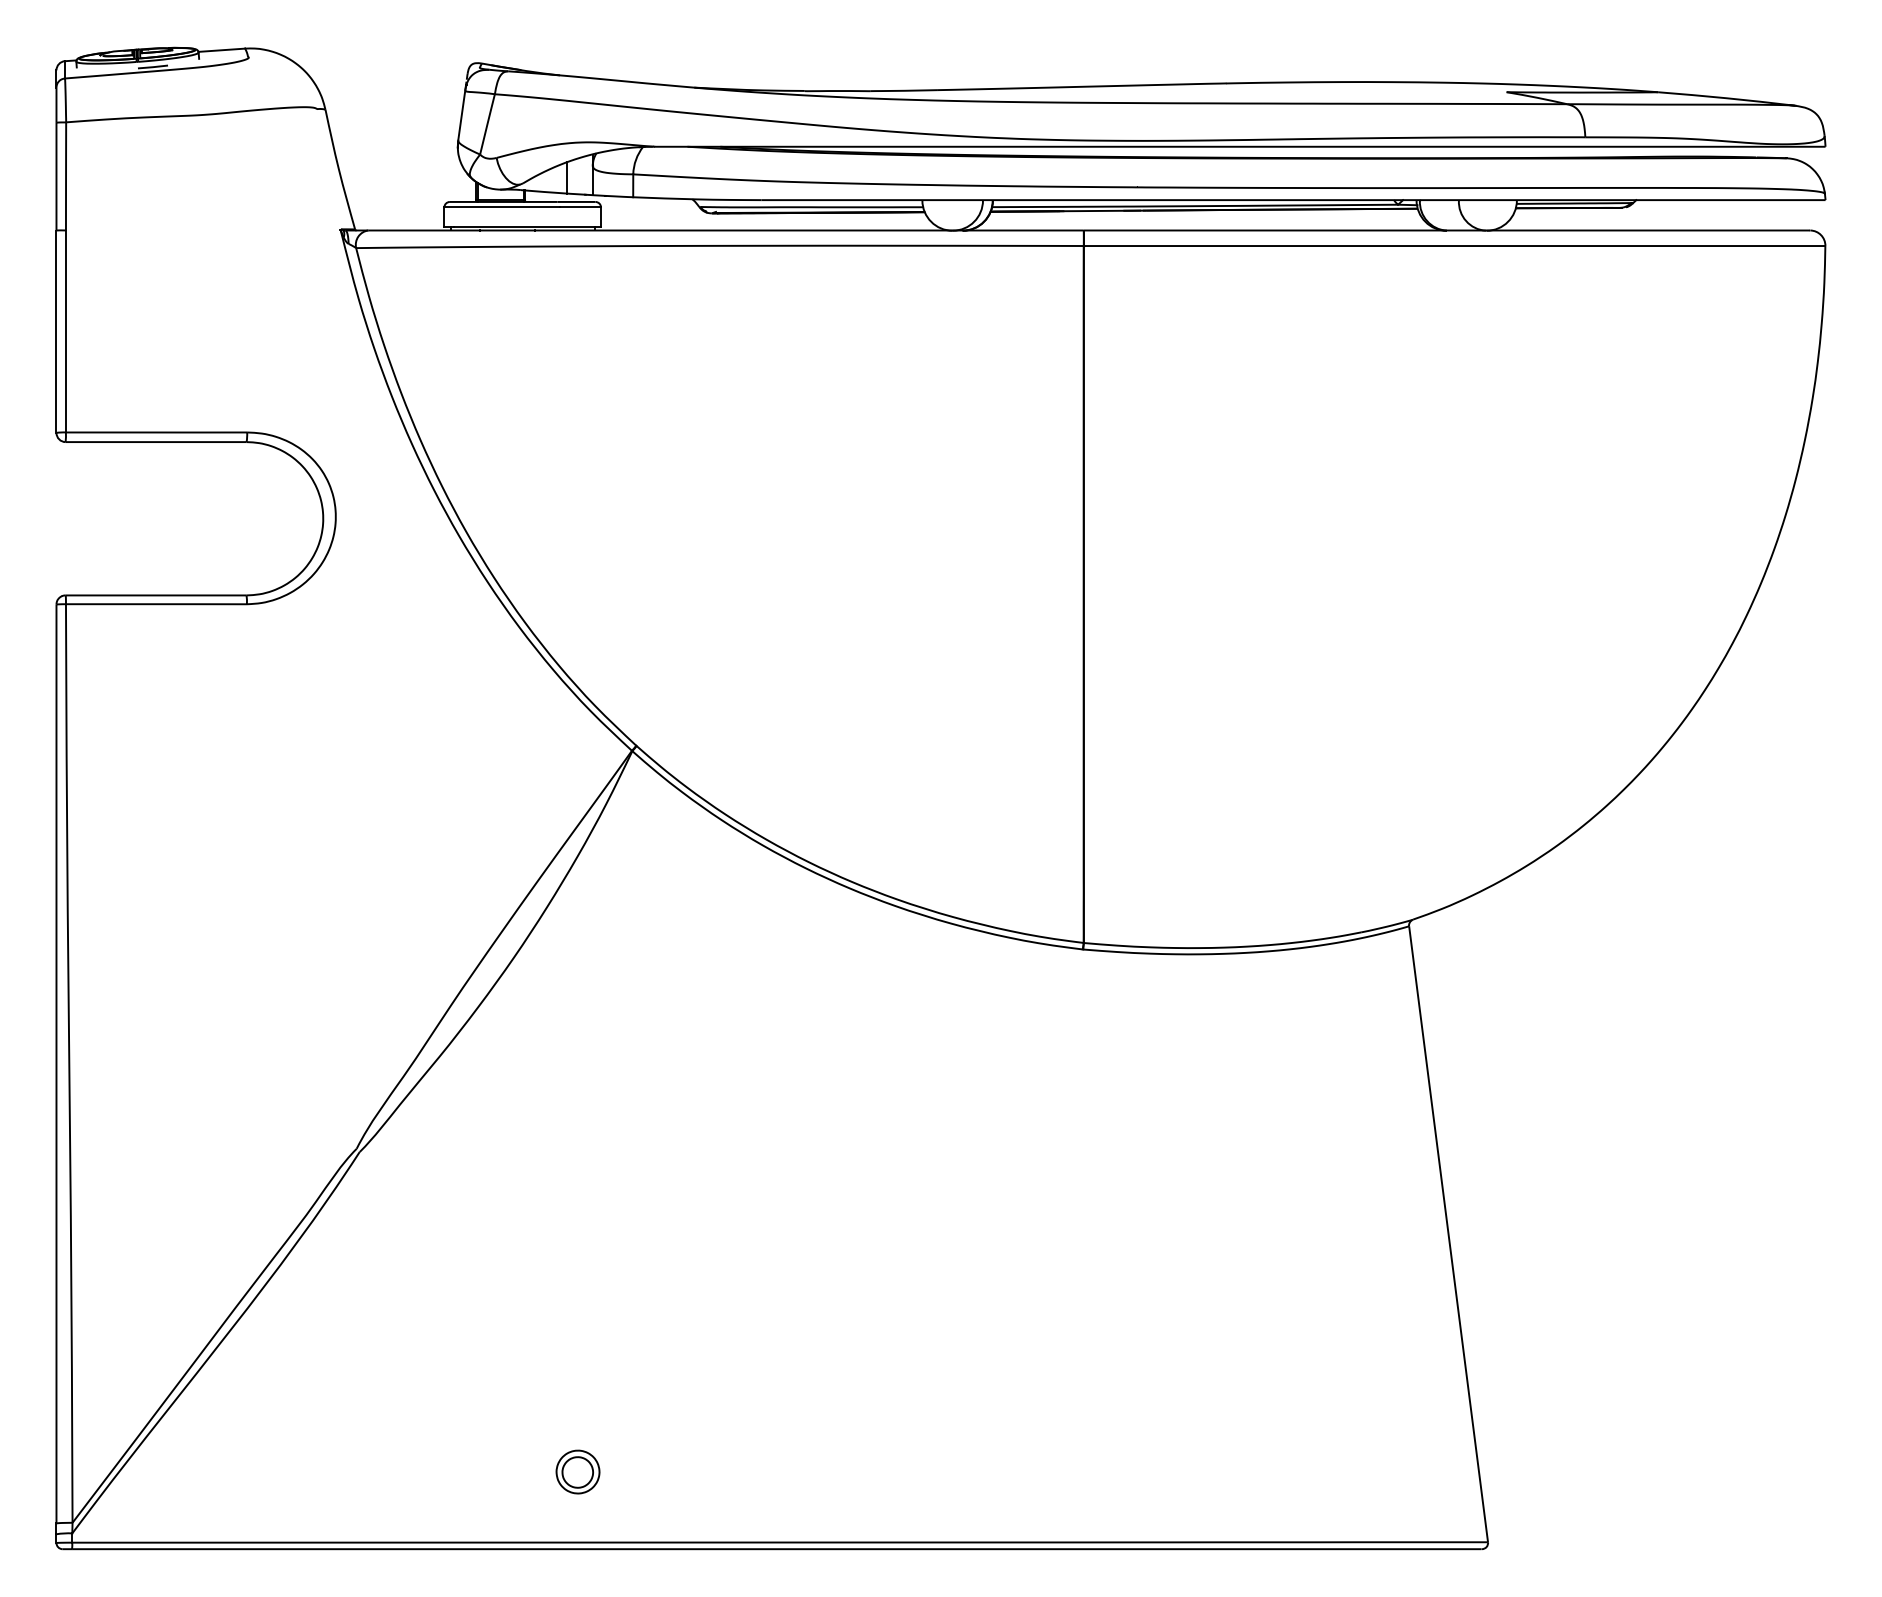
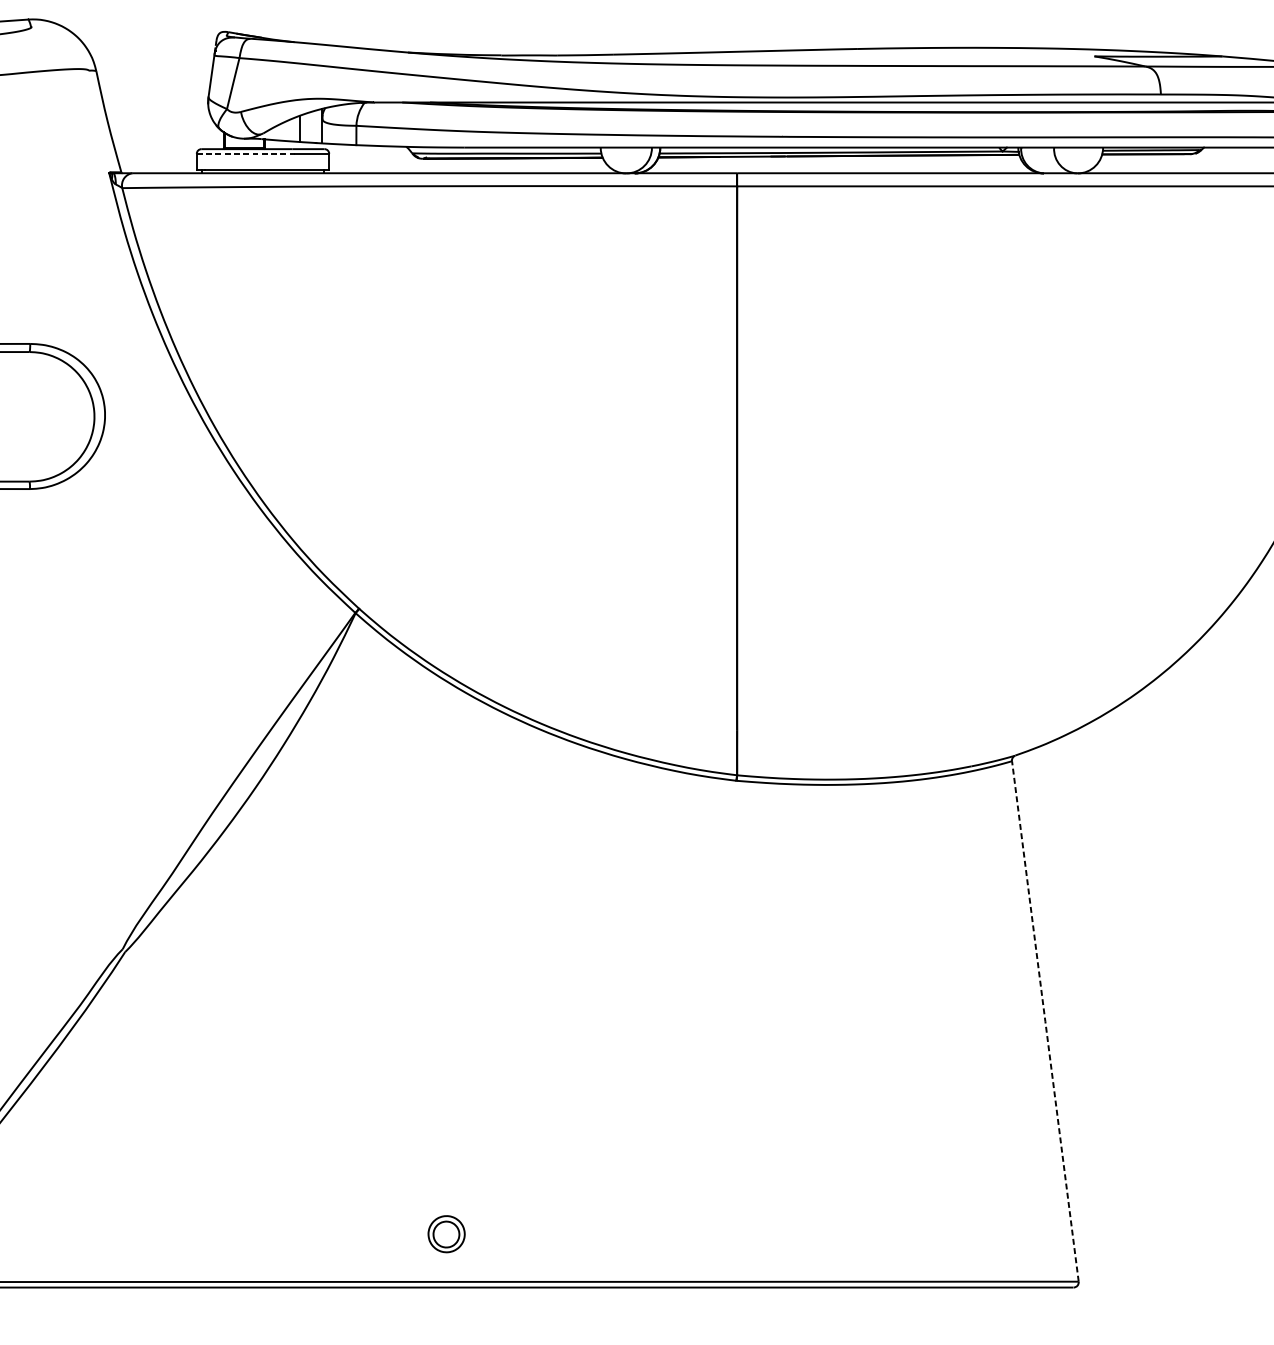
line: (502, 207) -> (245, 153), solid -> dashed
line: (1448, 1233) -> (1045, 1020), solid -> dashed
part: (577, 1471) -> (446, 1233), moved

